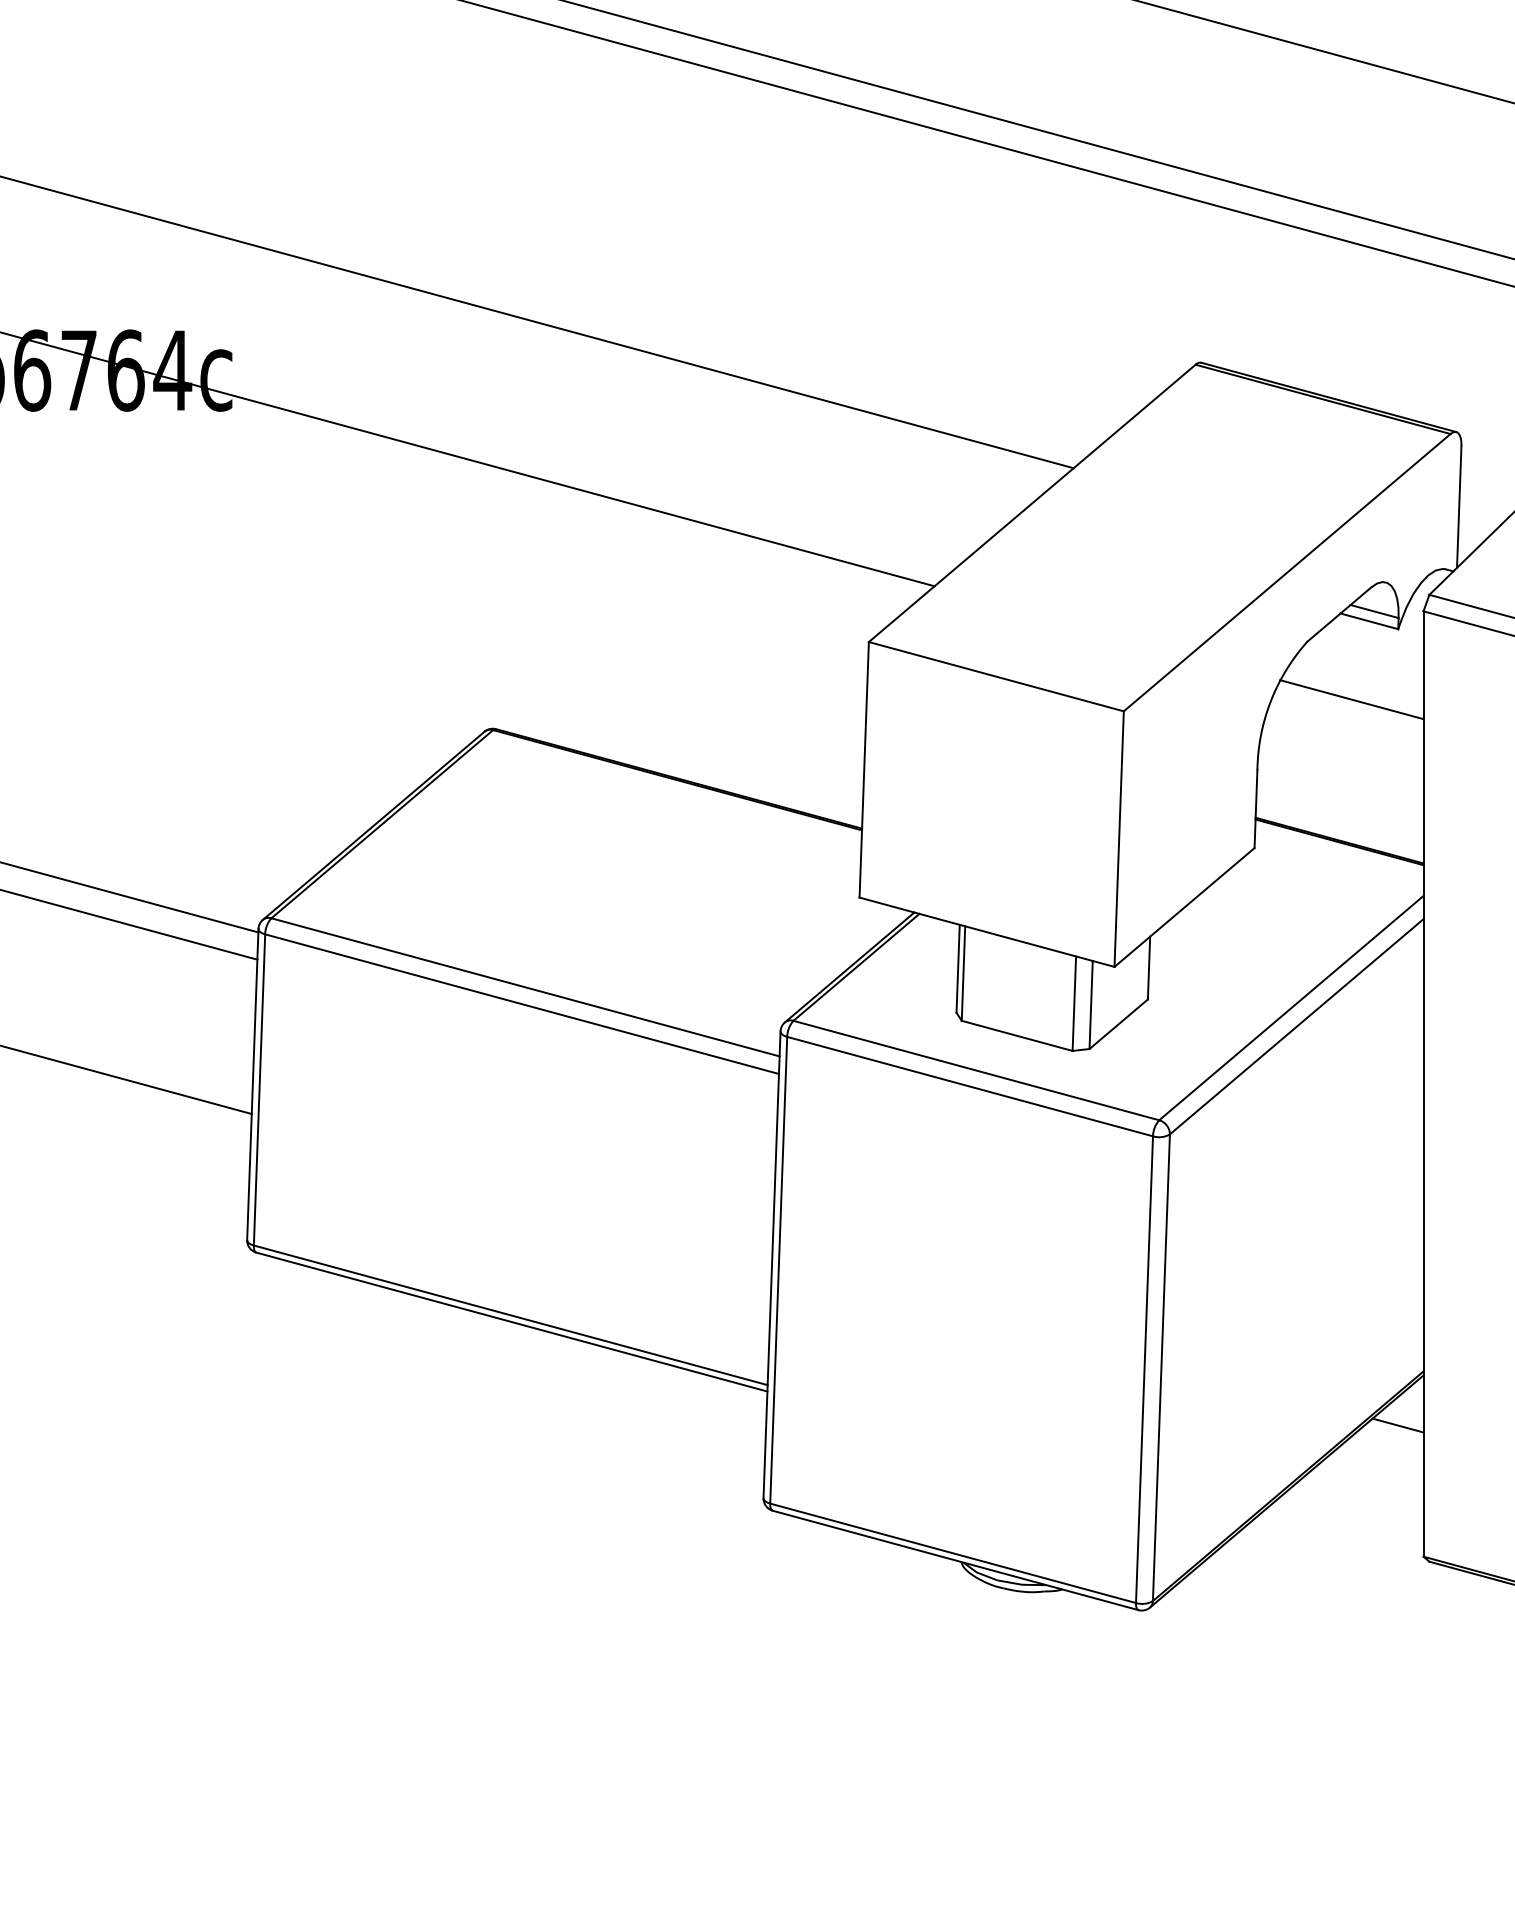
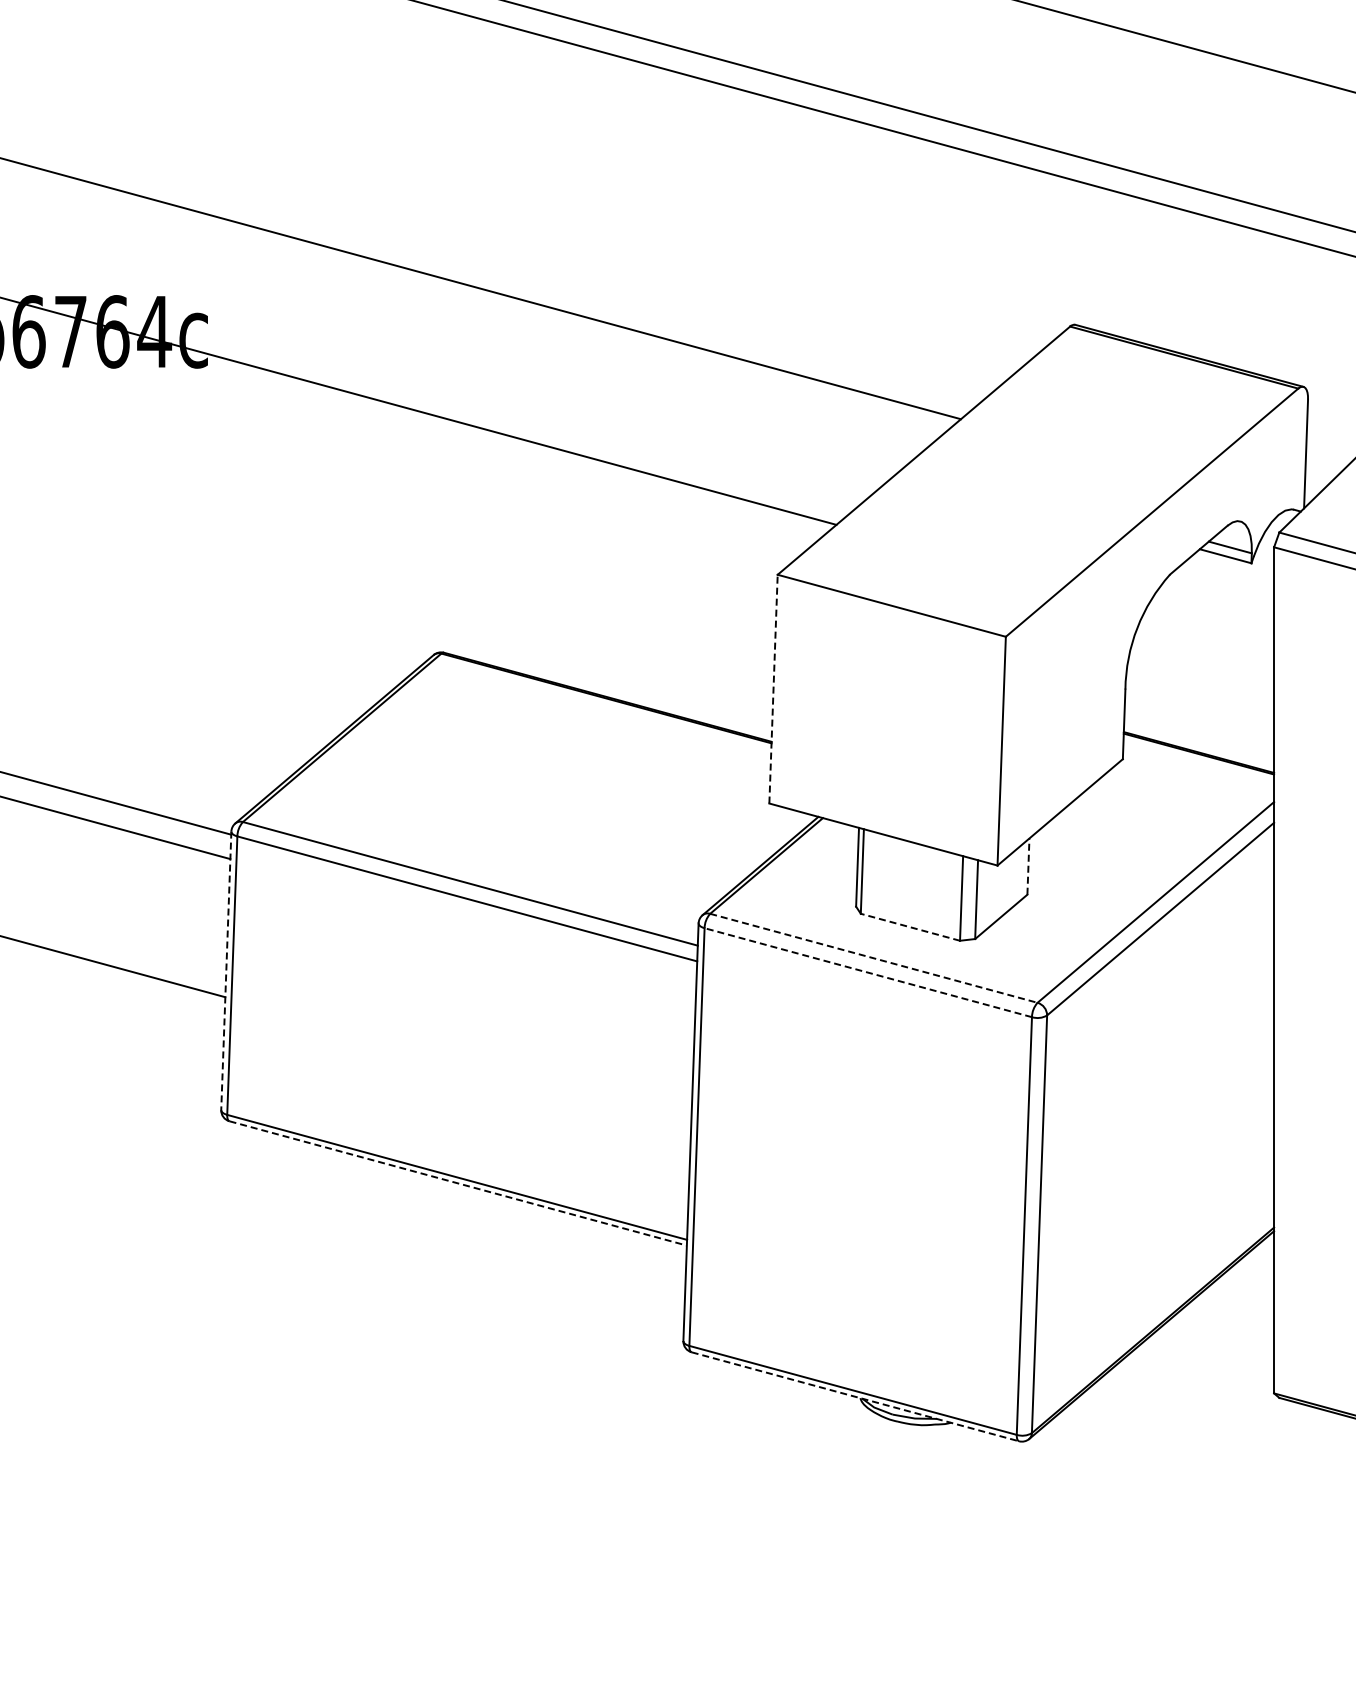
line: (1351, 698) -> (1209, 625), removed
line: (864, 769) -> (773, 688), solid -> dashed
line: (1149, 967) -> (1028, 866), solid -> dashed
line: (1016, 1036) -> (909, 927), solid -> dashed
line: (975, 1070) -> (873, 958), solid -> dashed
line: (253, 1085) -> (226, 971), solid -> dashed
line: (970, 1086) -> (868, 972), solid -> dashed
line: (512, 1322) -> (458, 1183), solid -> dashed
line: (1398, 1424) -> (1251, 1275), removed
line: (955, 1560) -> (855, 1396), solid -> dashed

